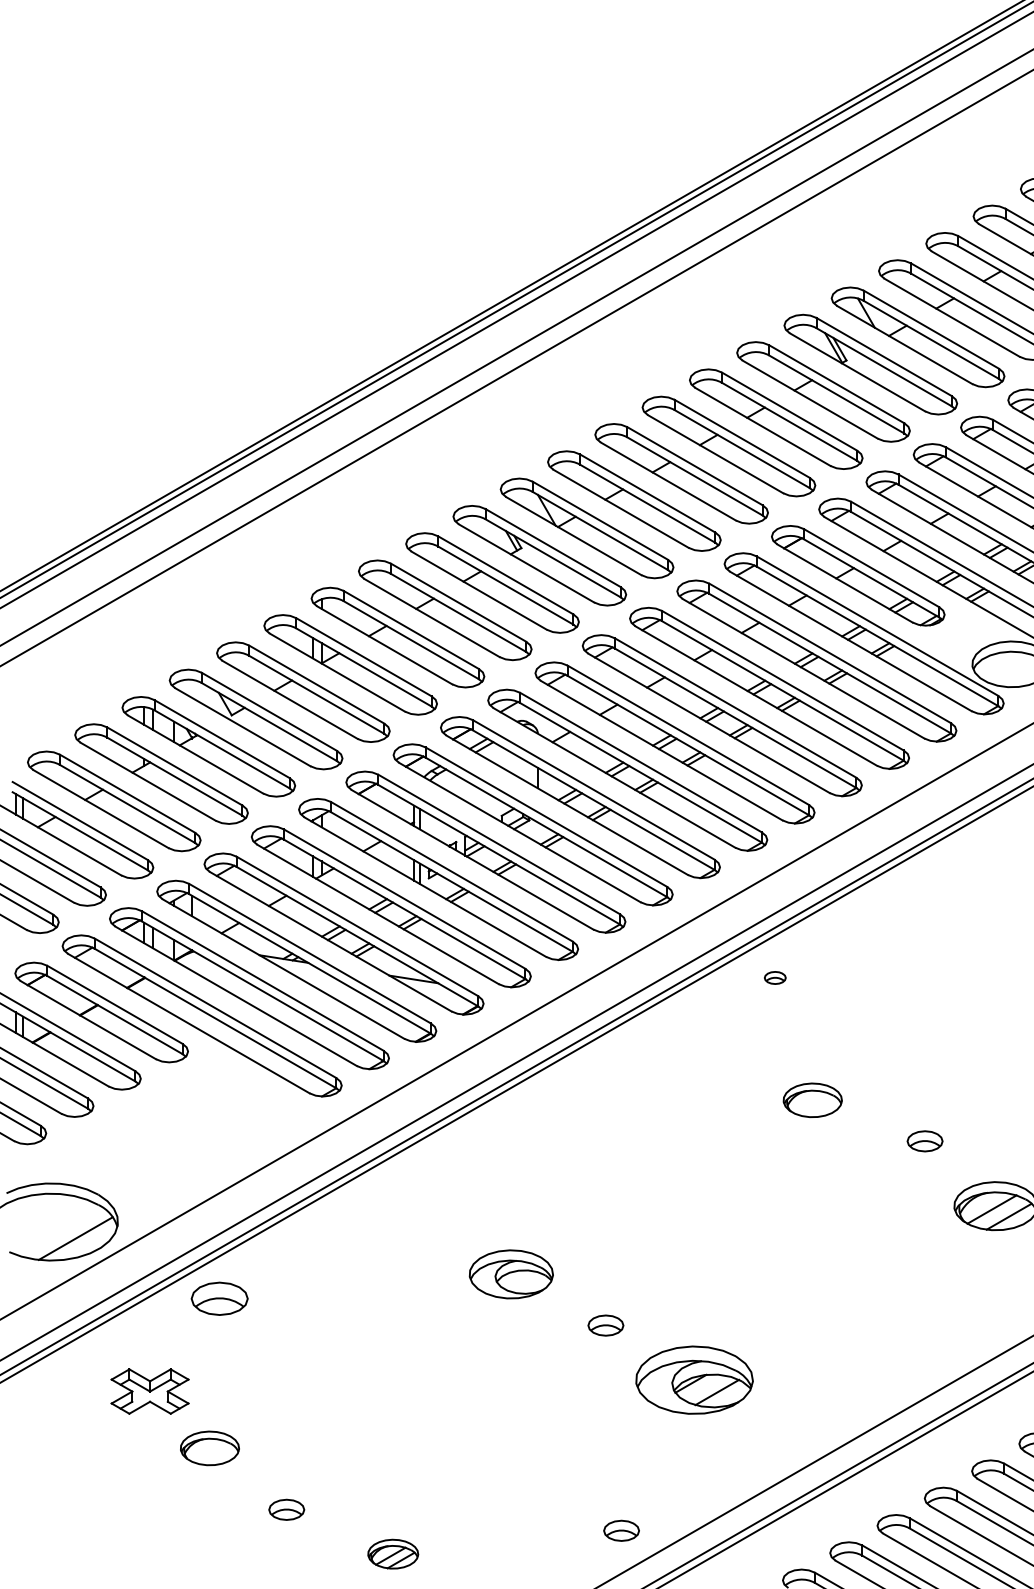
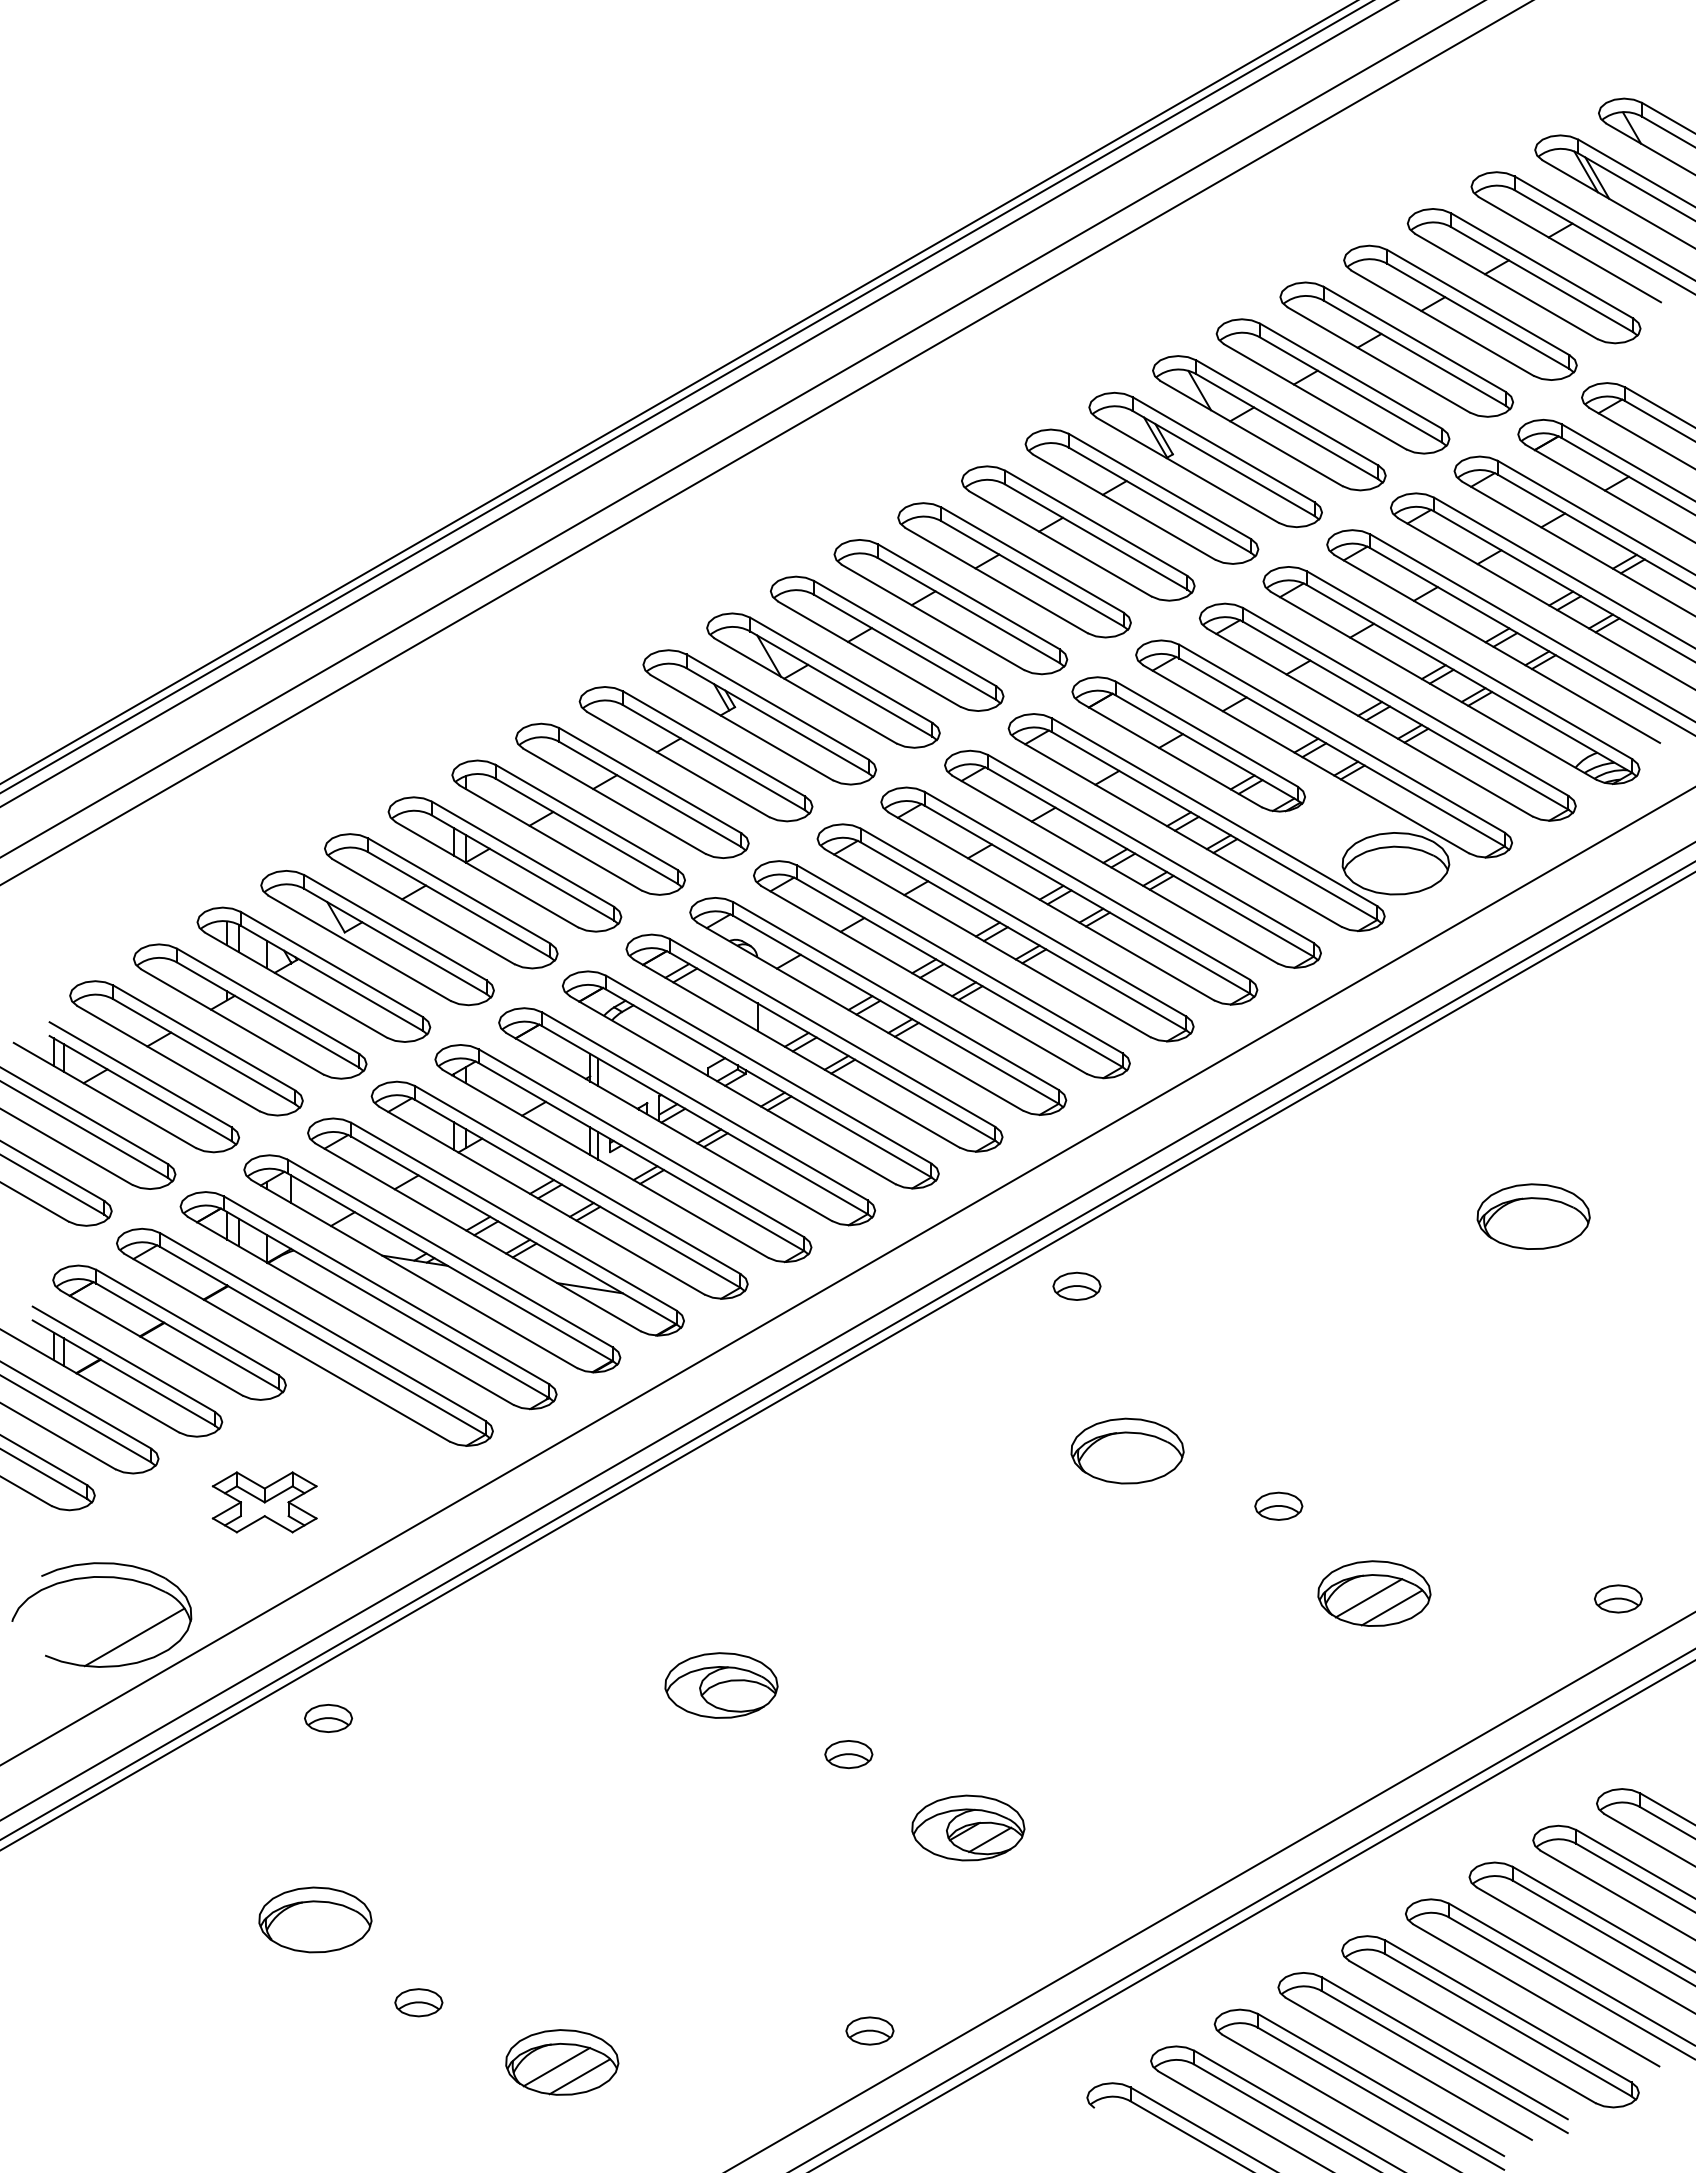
part: (774, 977) -> (1076, 1285), size x1.67
part: (812, 1099) -> (1127, 1450), size x1.43
part: (219, 1298) -> (328, 1718), size x0.62
part: (694, 1379) -> (968, 1827), size x0.71
part: (149, 1391) -> (264, 1502), moved
part: (210, 1448) -> (315, 1919), size x1.43
part: (393, 1554) -> (562, 2062), size x1.67

